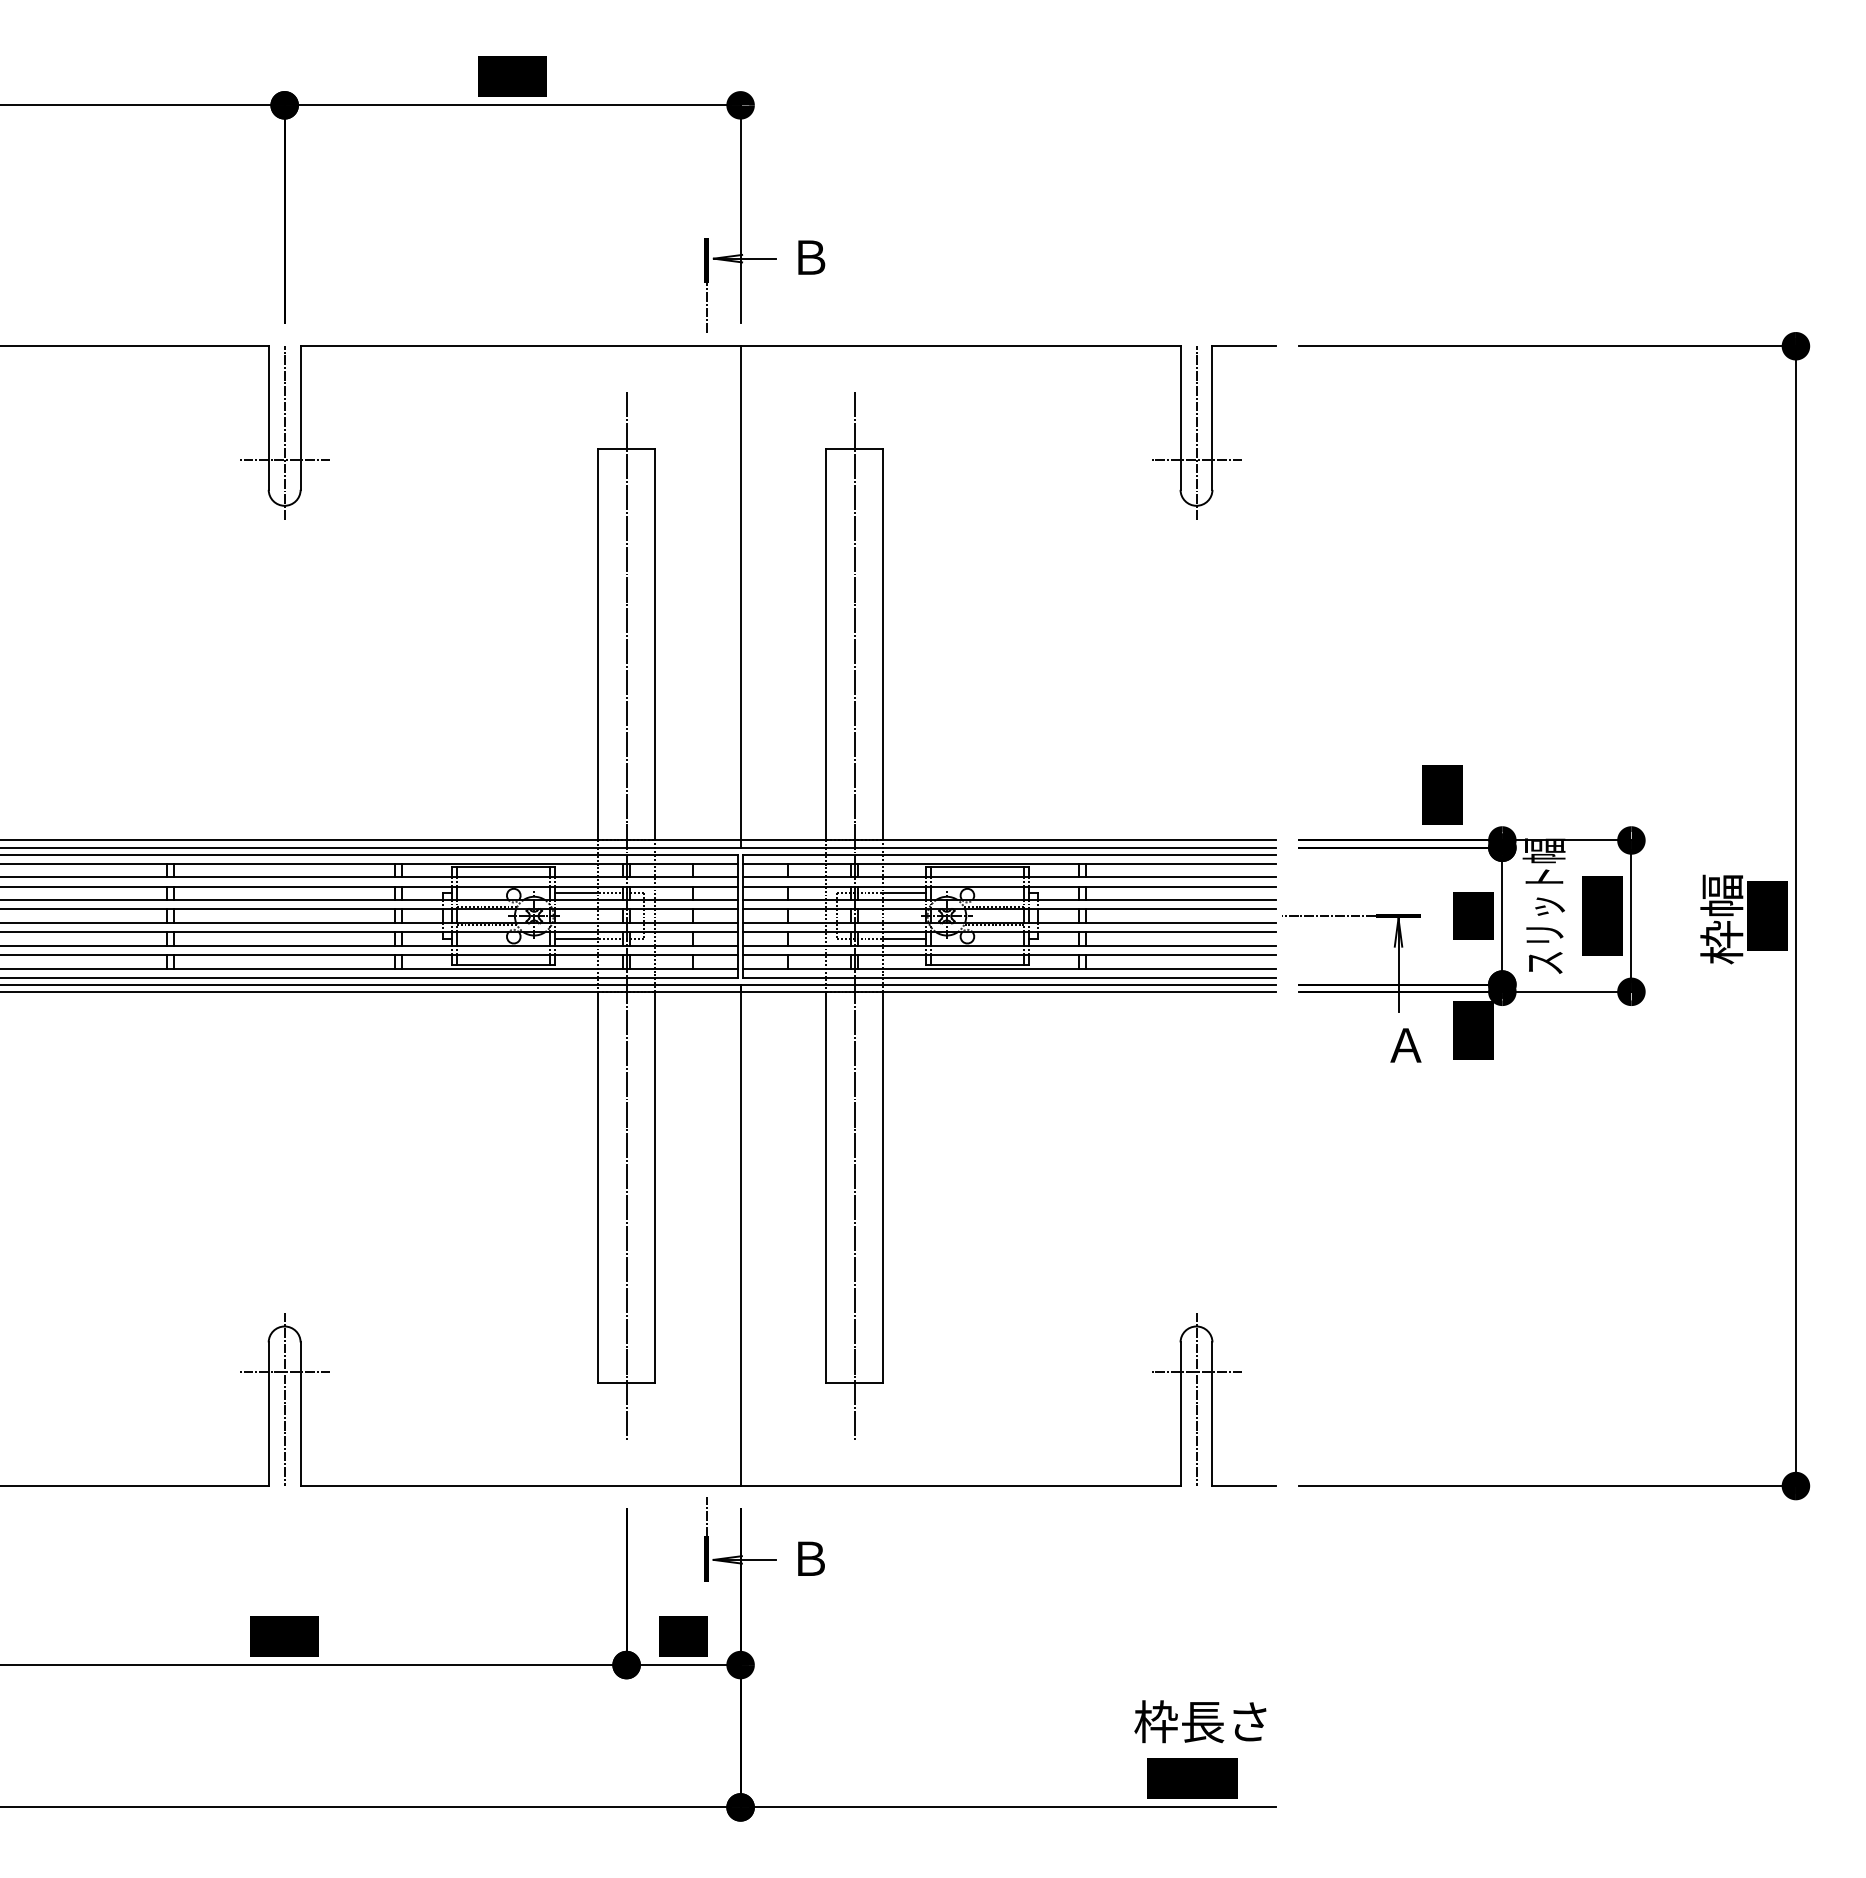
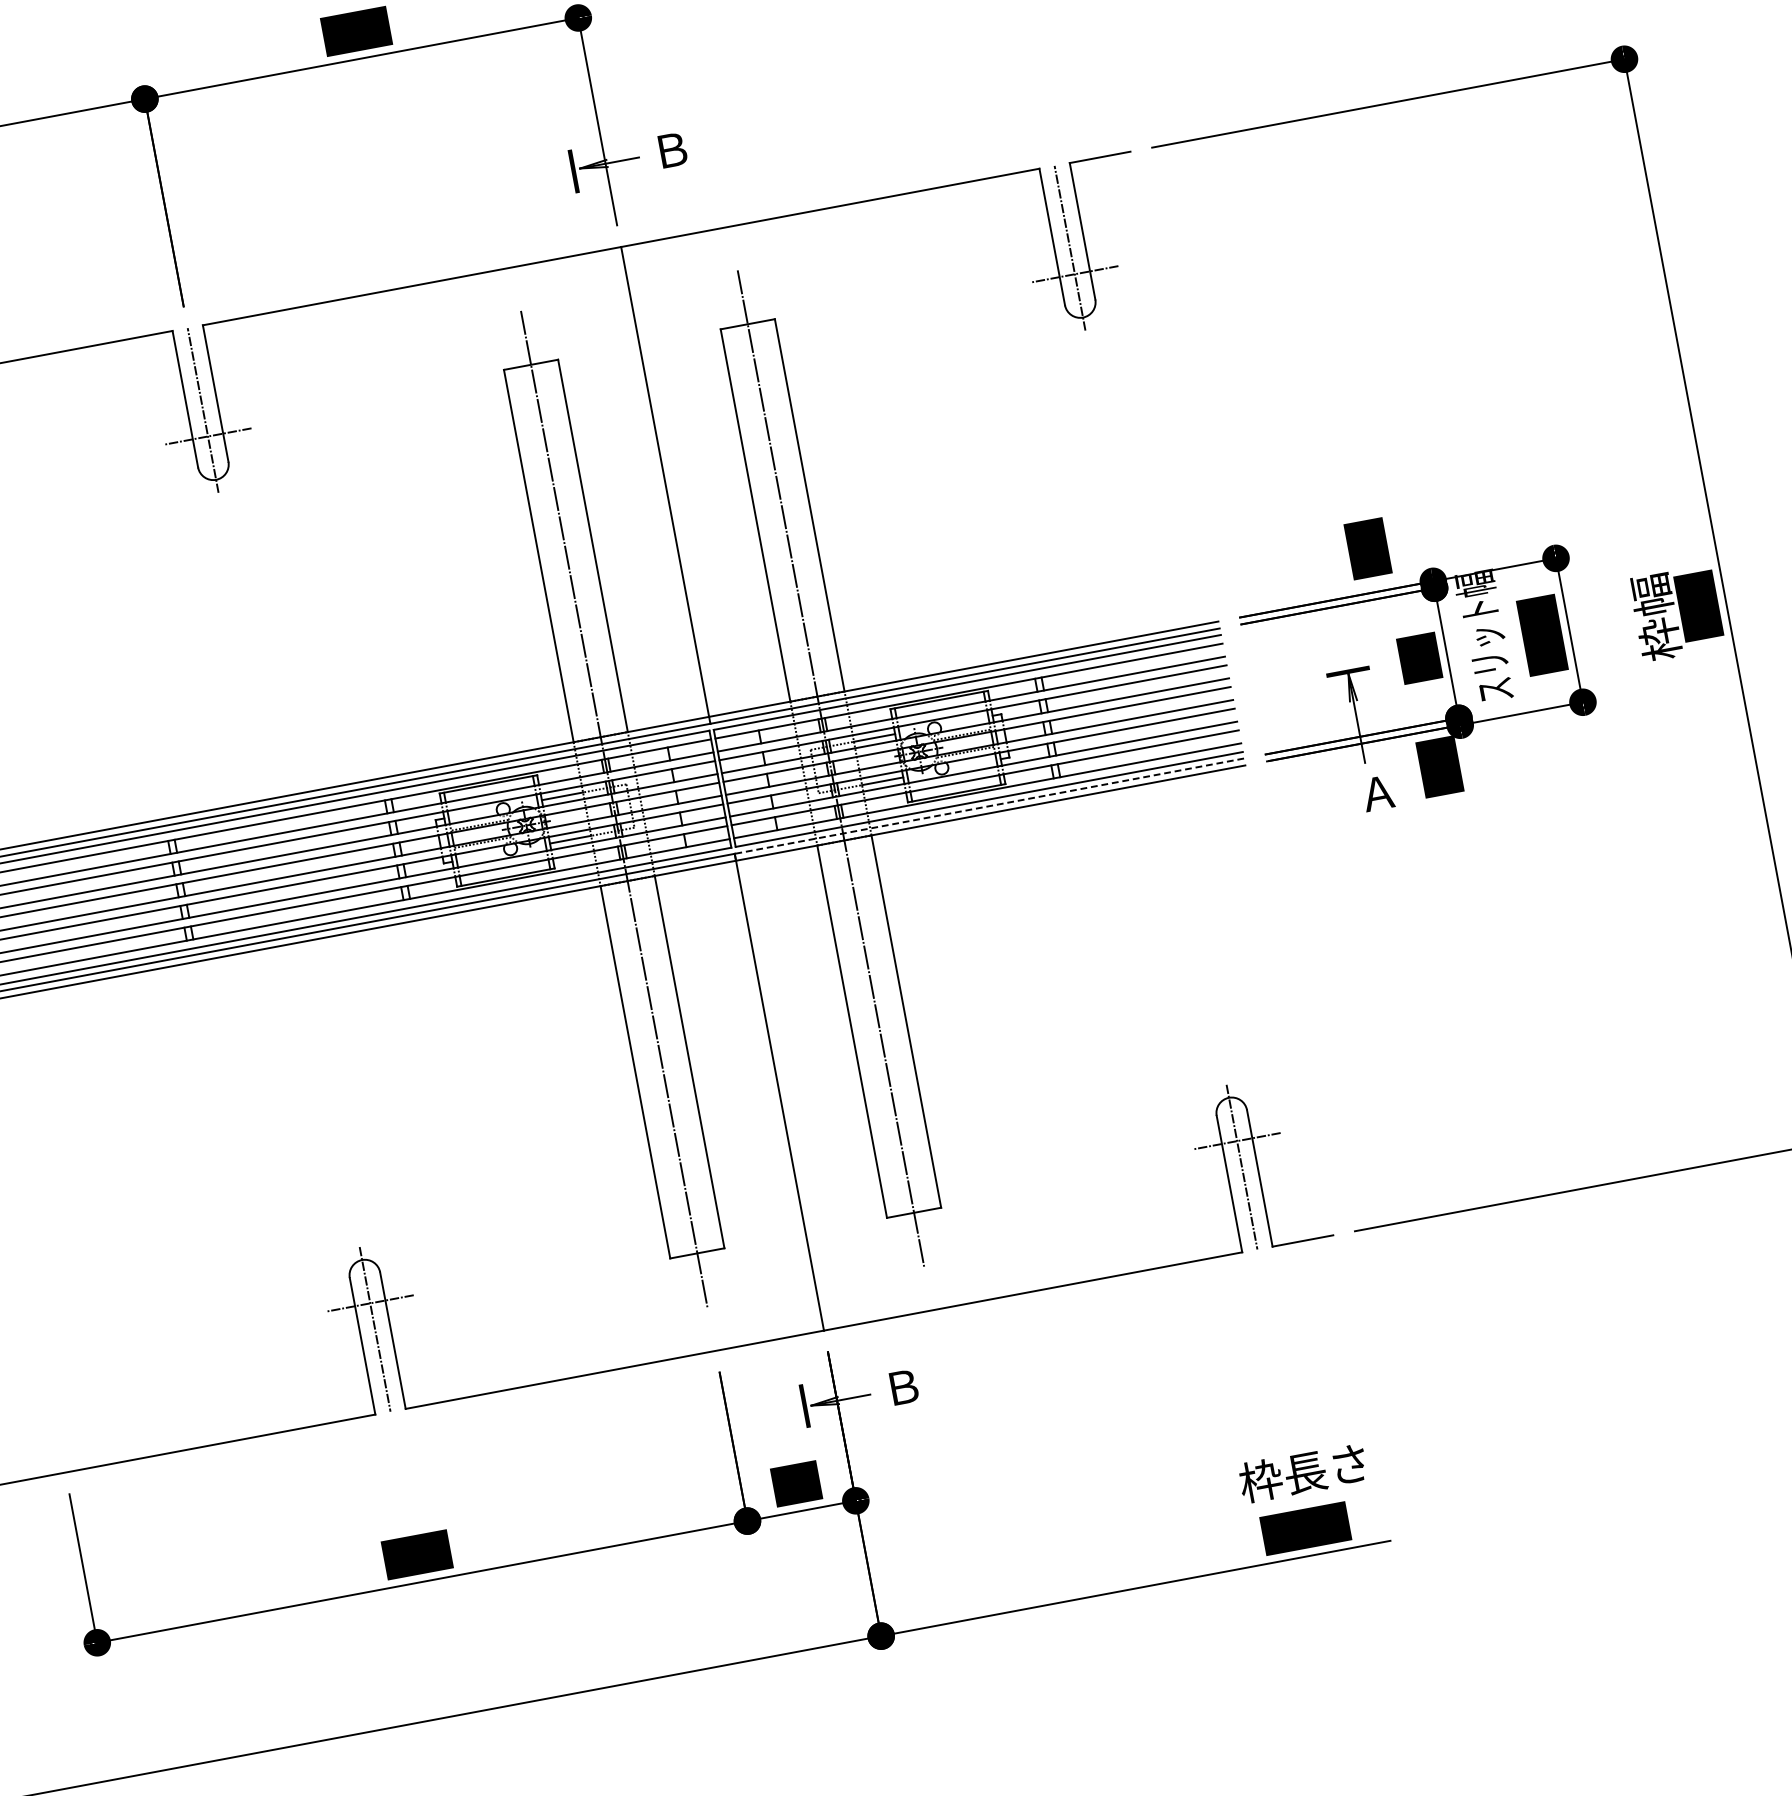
line: (706, 307) -> (581, 216), removed
line: (1328, 916) -> (1281, 684), removed
line: (1008, 984) -> (989, 806), solid -> dashed
line: (706, 1516) -> (796, 1365), removed

